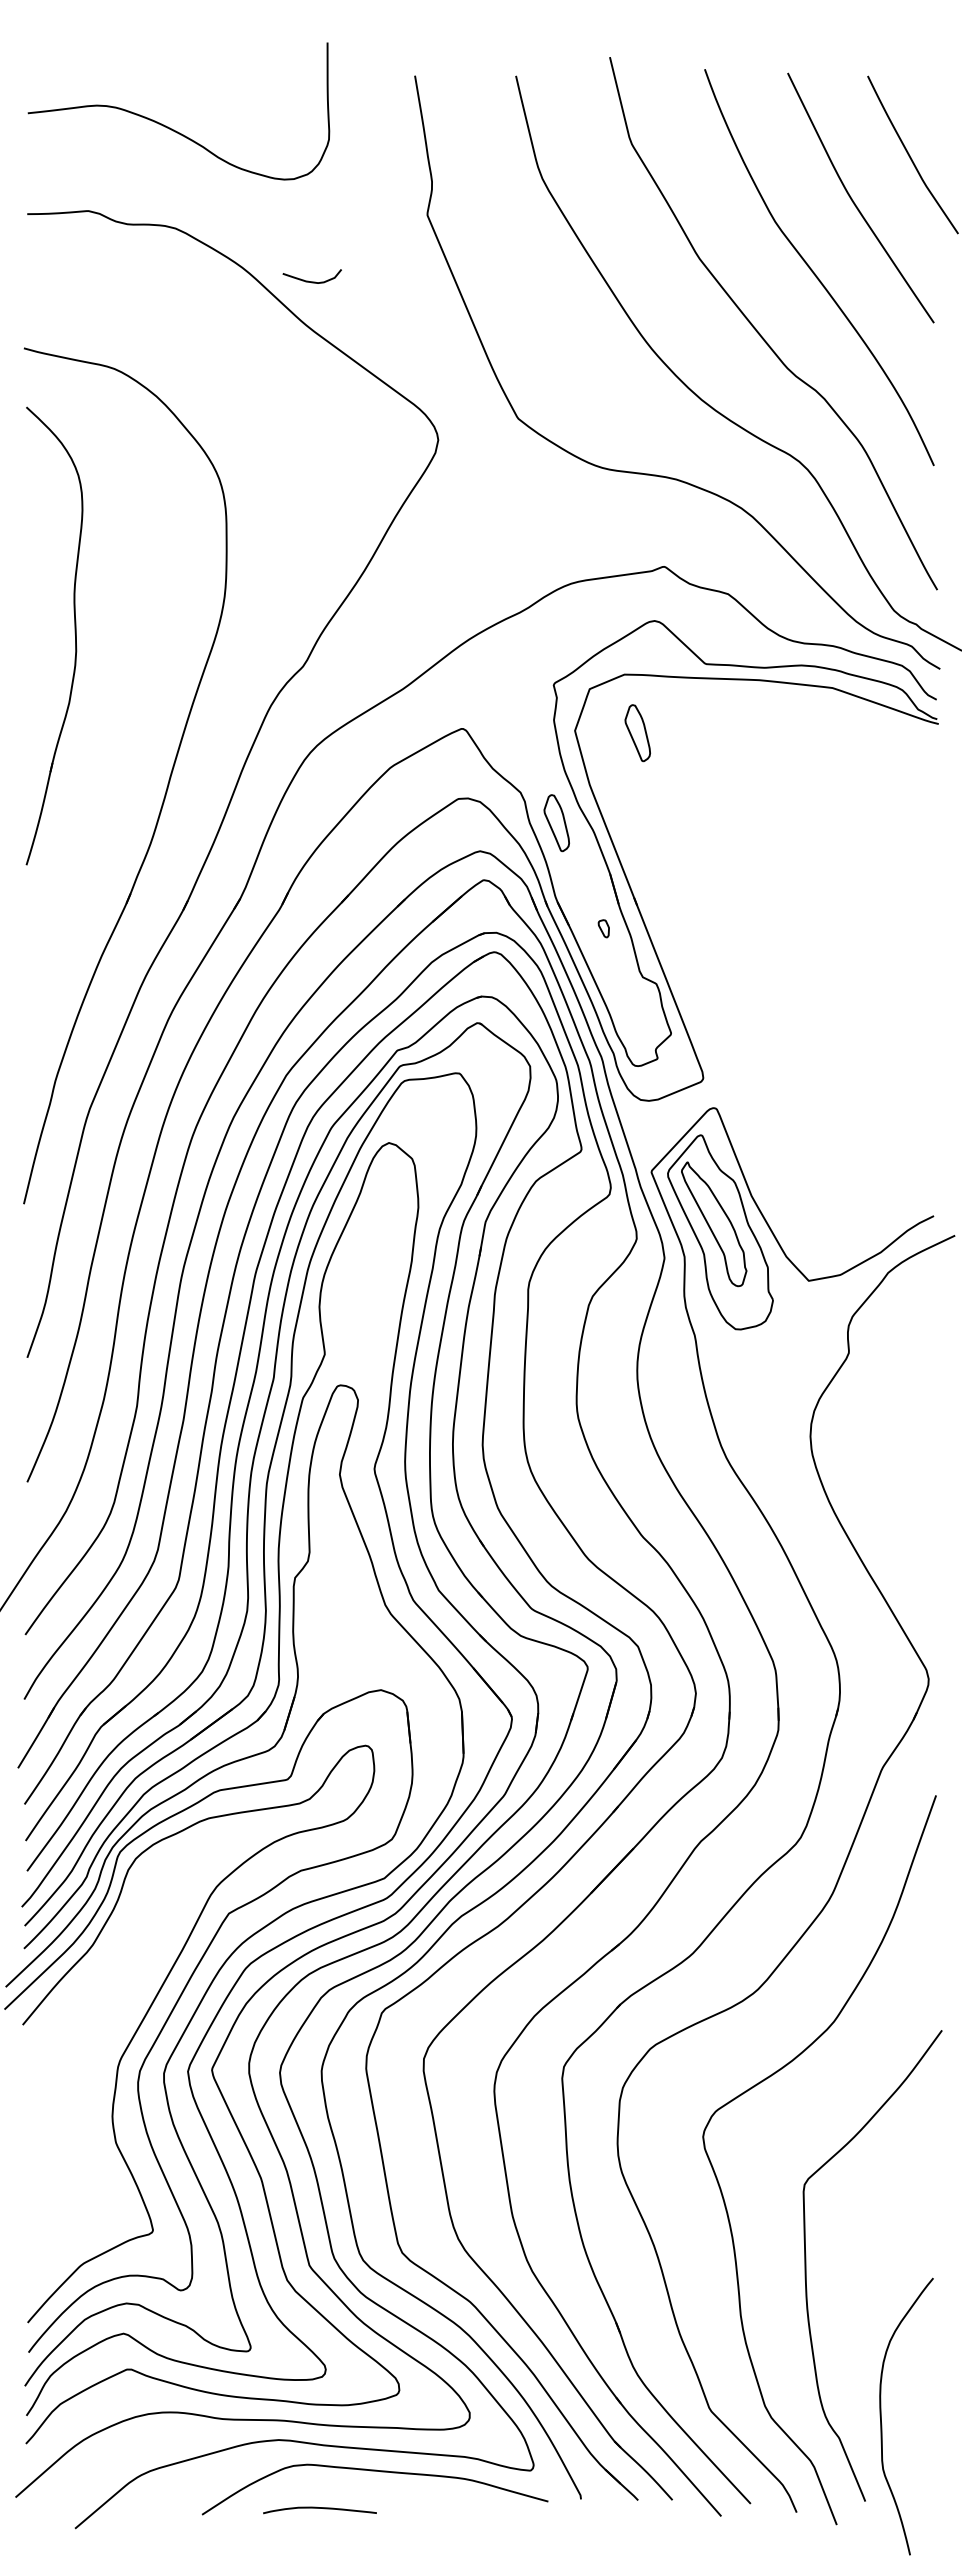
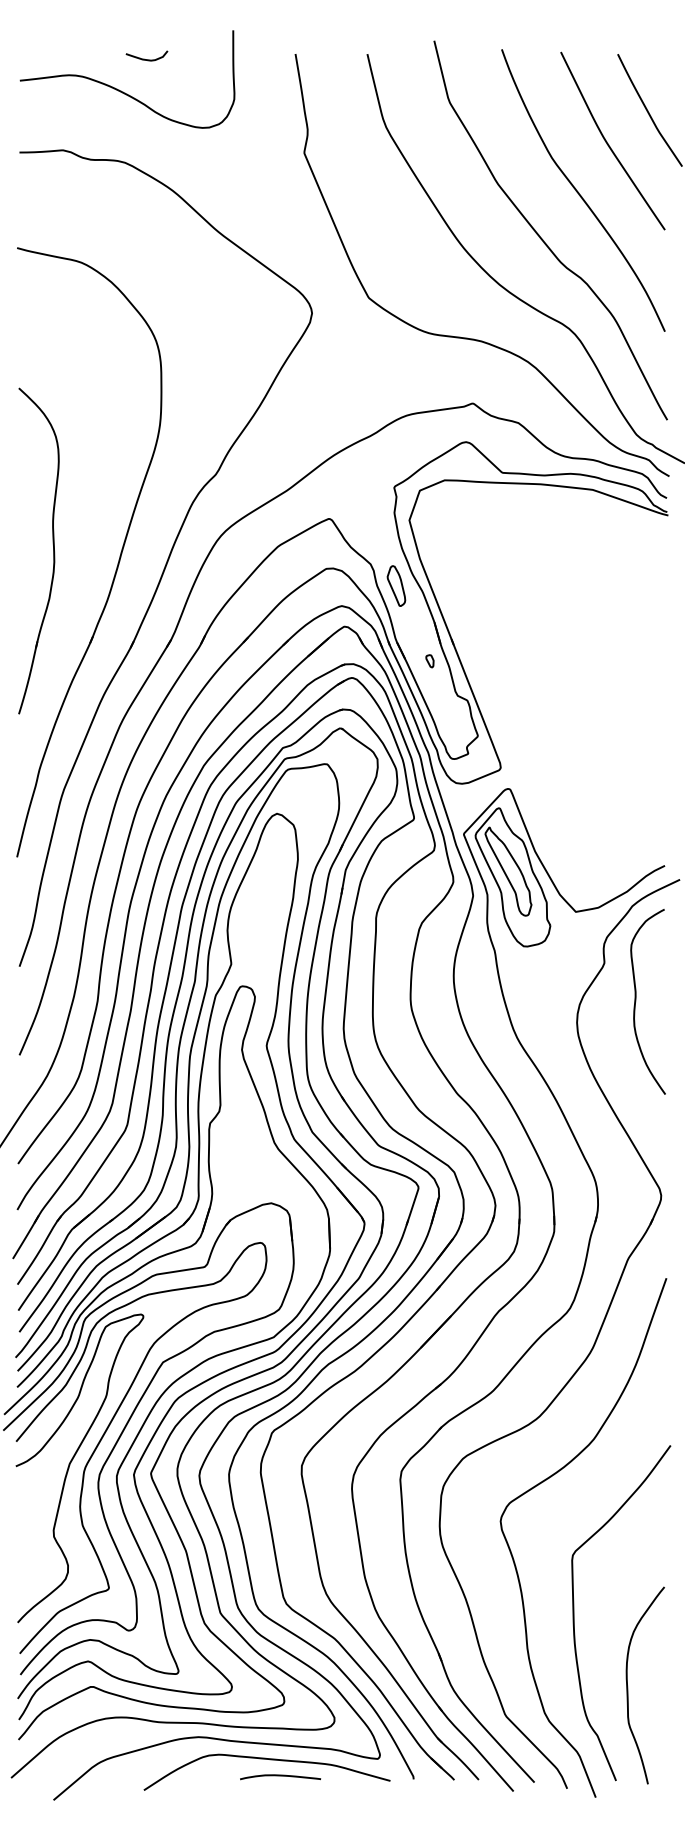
curve: (308, 280) -> (144, 58), moved
part: (74, 633) -> (53, 549), moved
part: (637, 733) -> (453, 522), removed
curve: (893, 1406) -> (636, 1001), added
curve: (98, 2058) -> (70, 1465), added
curve: (881, 2416) -> (627, 1685), moved
curve: (319, 2508) -> (280, 1775), moved

